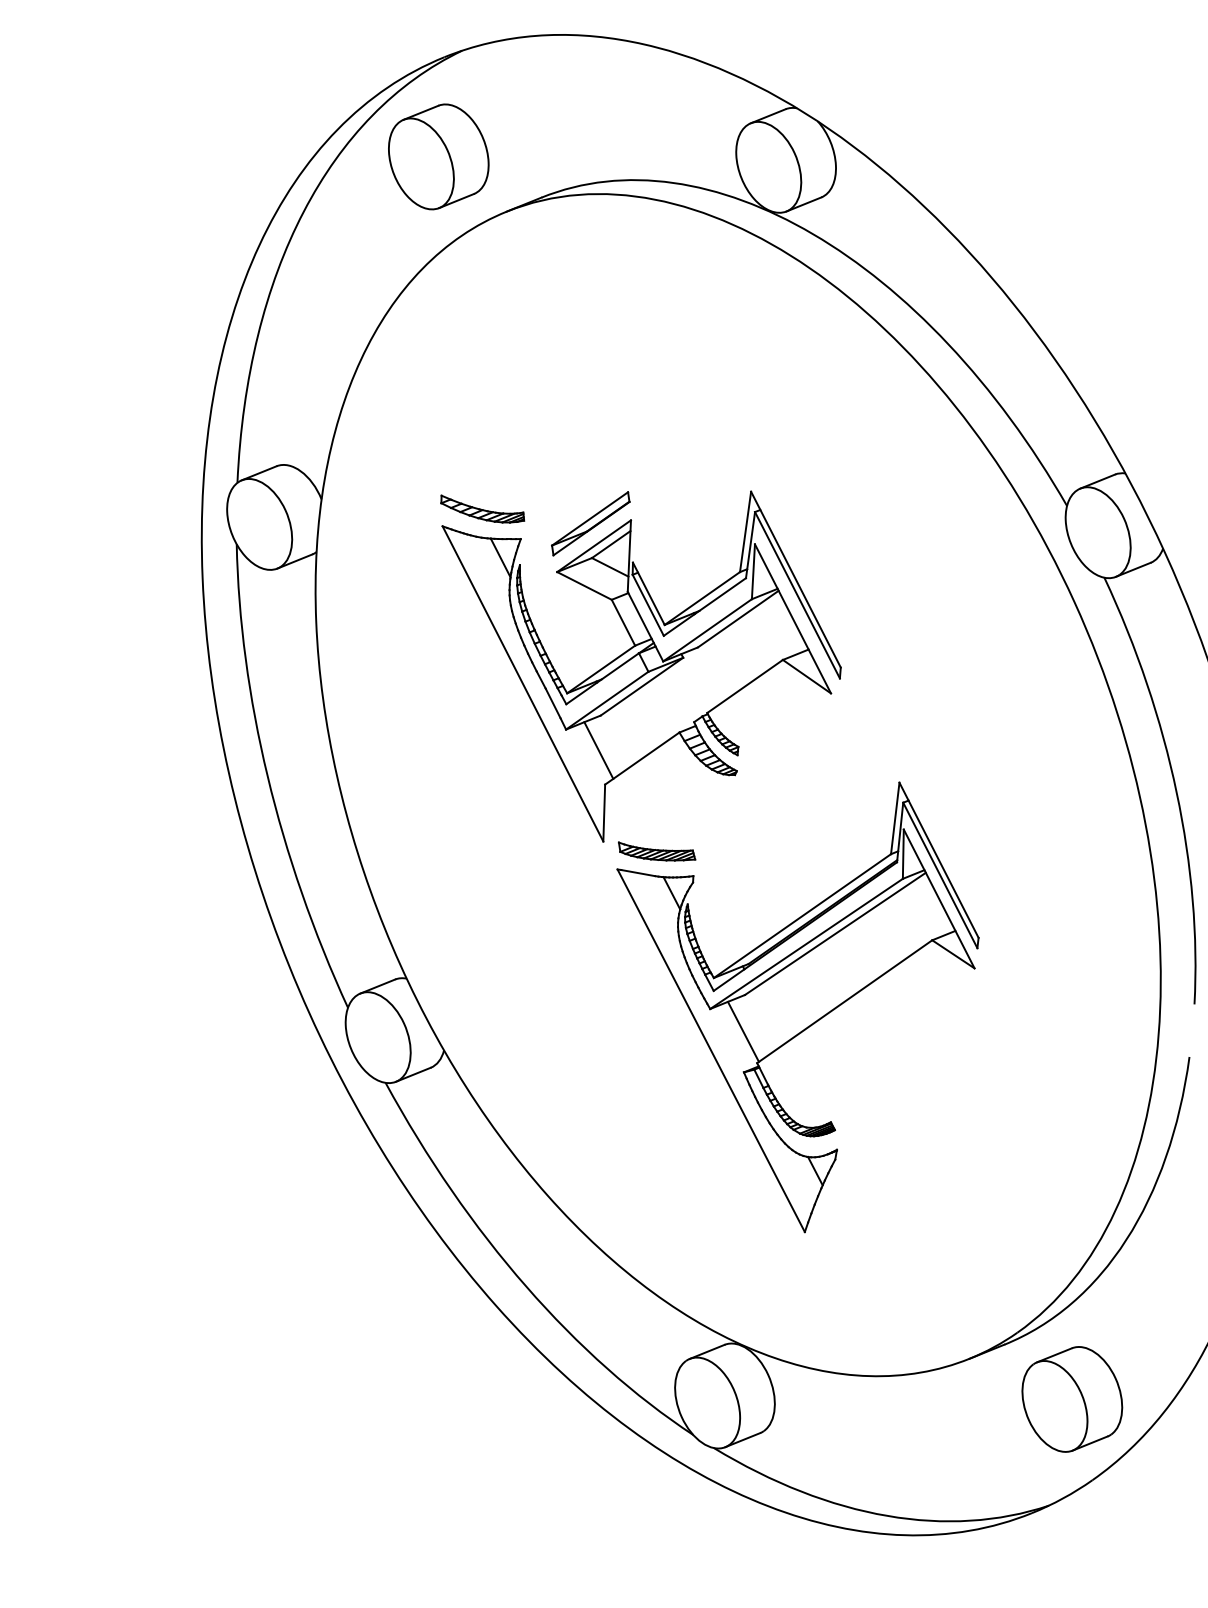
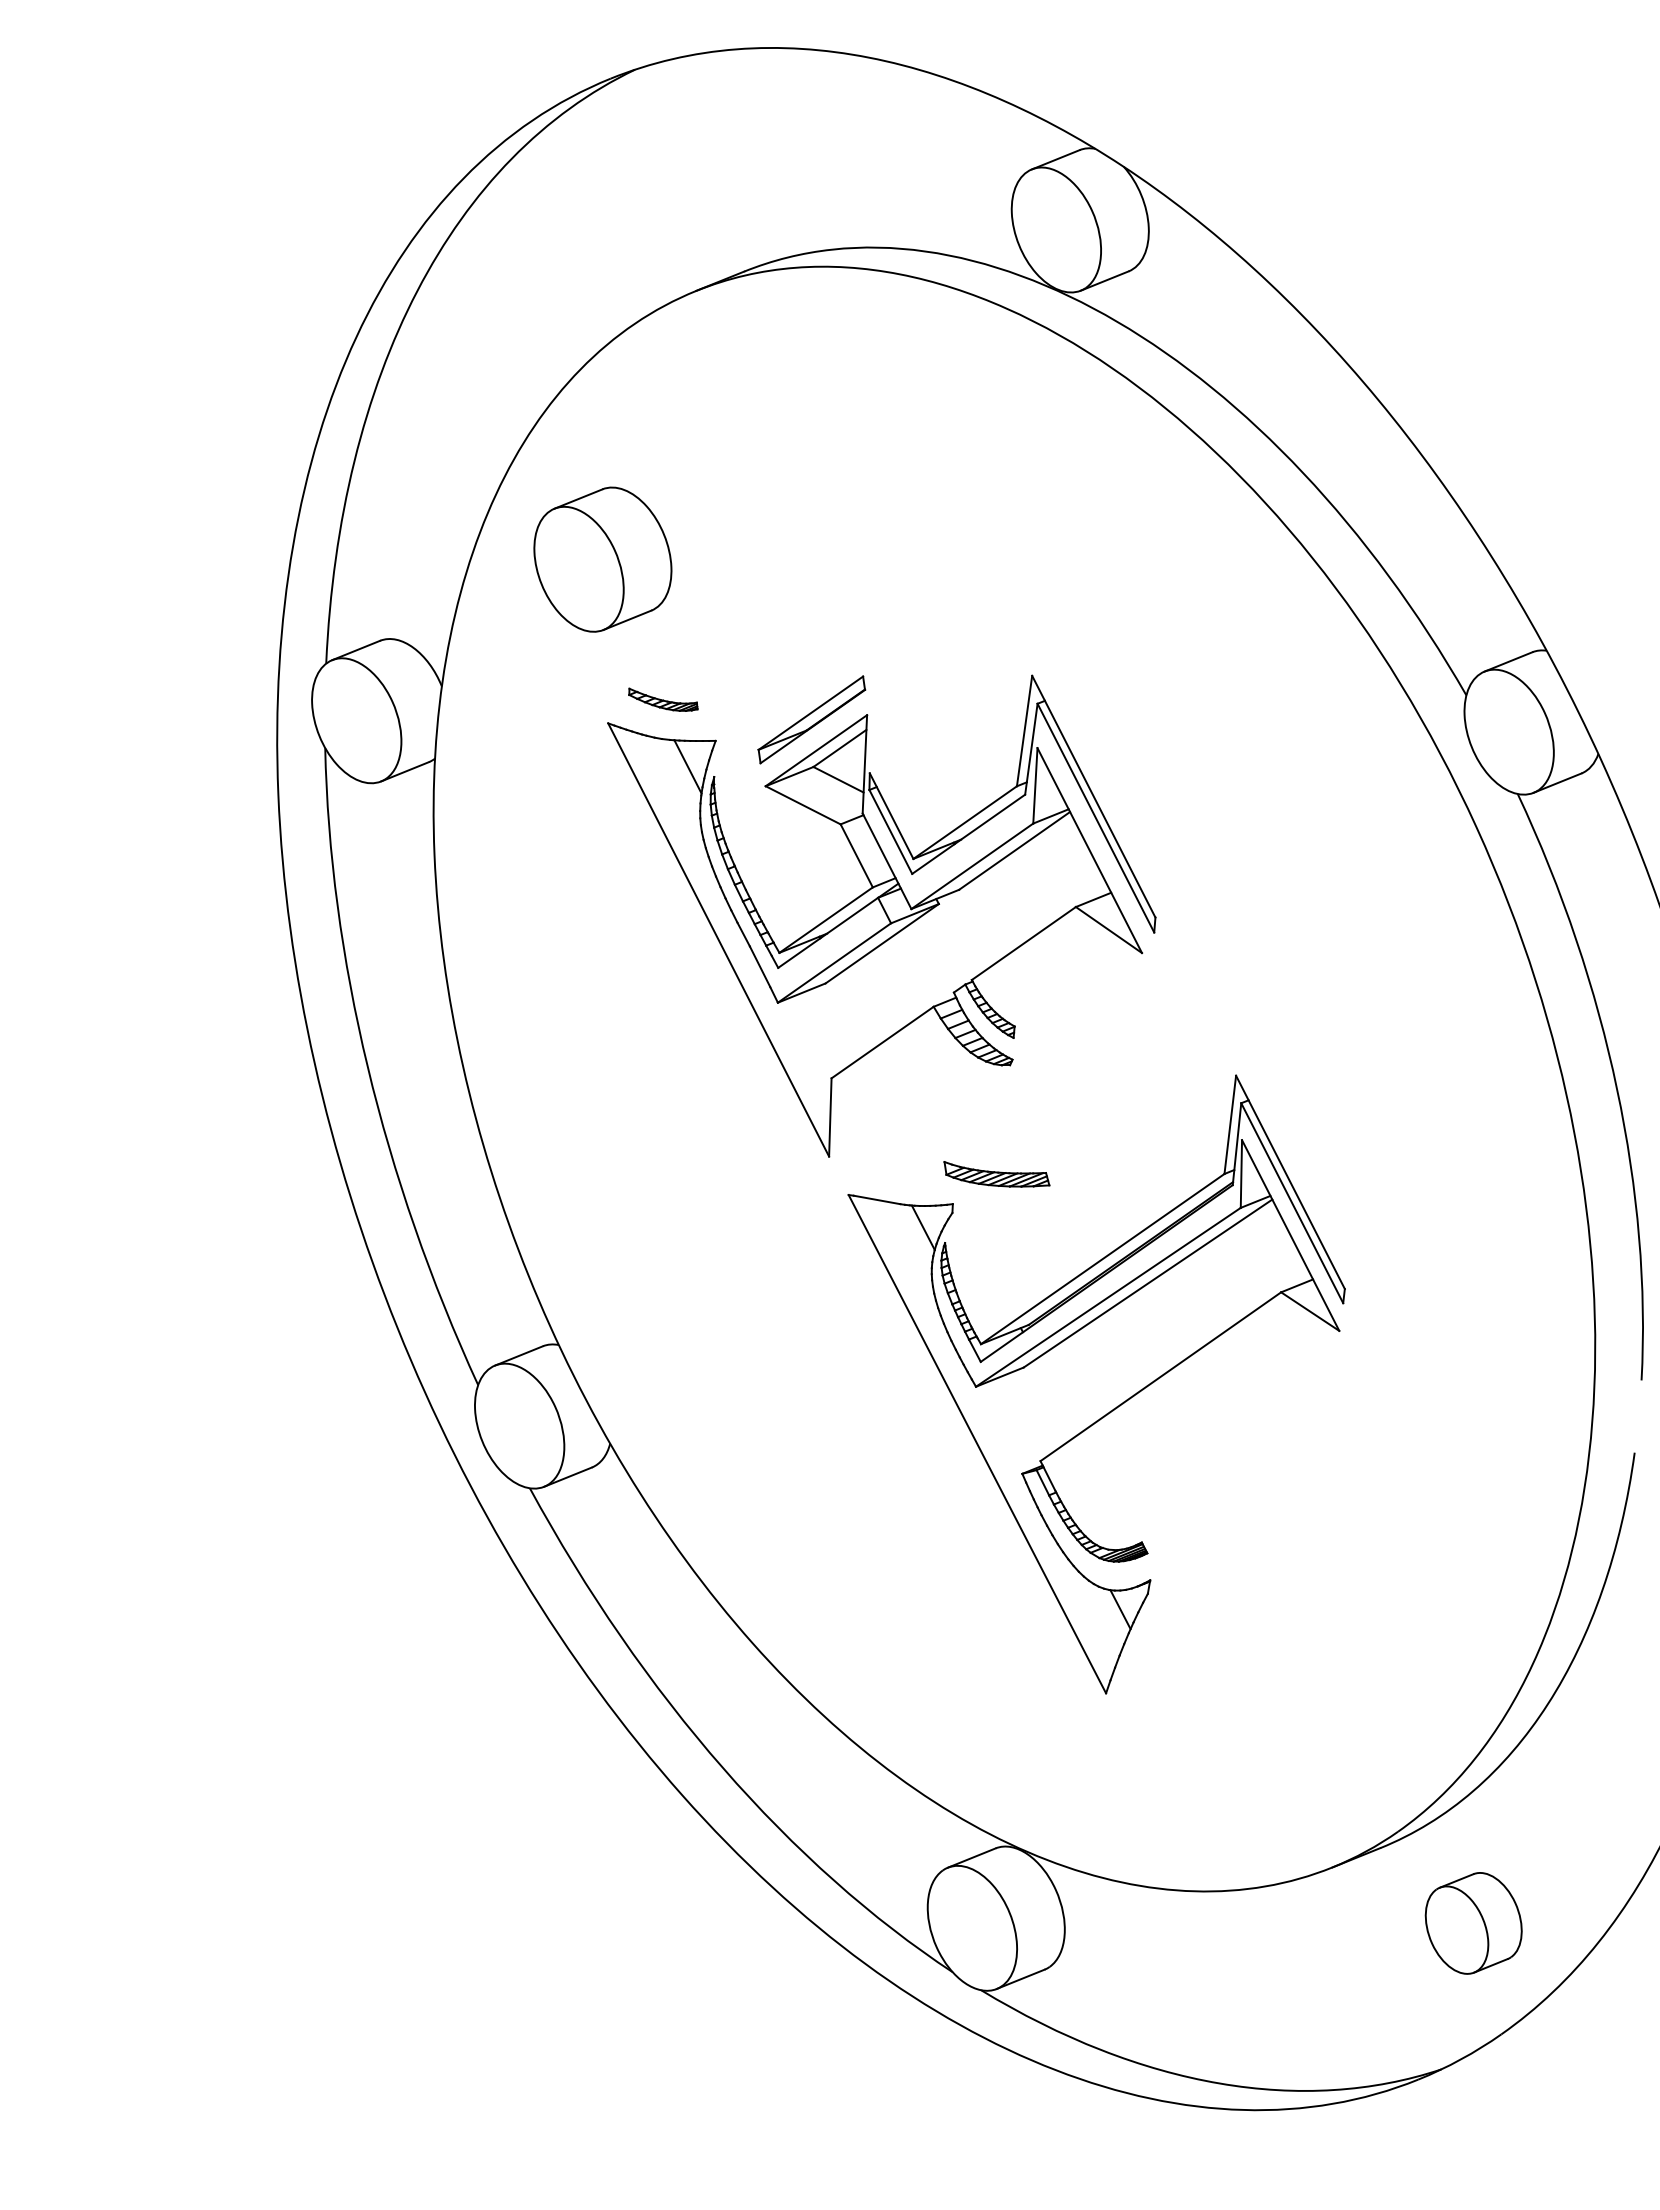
part: (438, 156) -> (602, 559), moved
part: (482, 508) -> (663, 699), size x0.6
line: (598, 750) -> (822, 1031), removed
part: (656, 851) -> (996, 1174), moved
line: (743, 1031) -> (1021, 1417), removed
part: (1072, 1399) -> (1473, 1923), size x0.7

